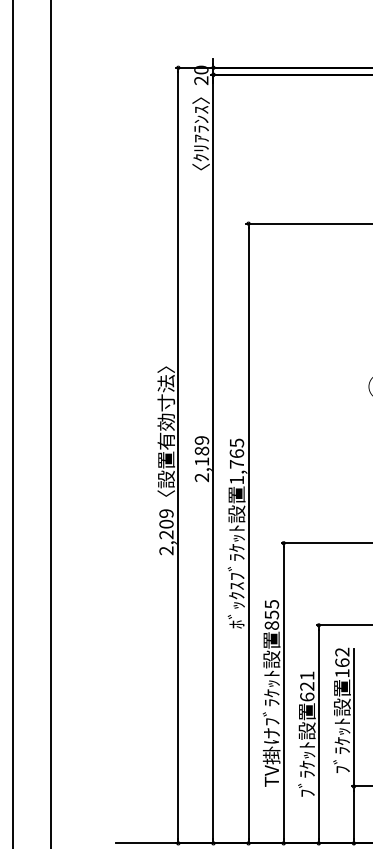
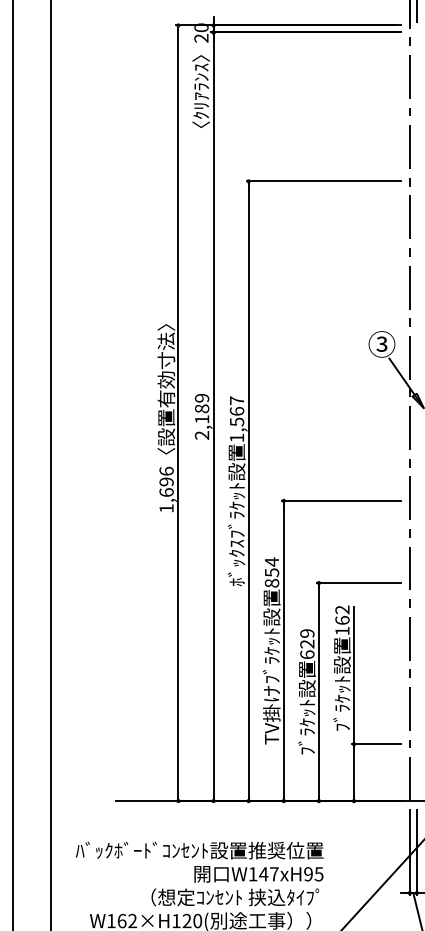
text: (237, 453) -> (237, 411), 1,765 -> 1,567
text: (166, 531) -> (166, 489), 2,209 -> 1,696
text: (272, 603) -> (272, 561), 855 -> 854
text: (307, 675) -> (307, 633), 621 -> 629

